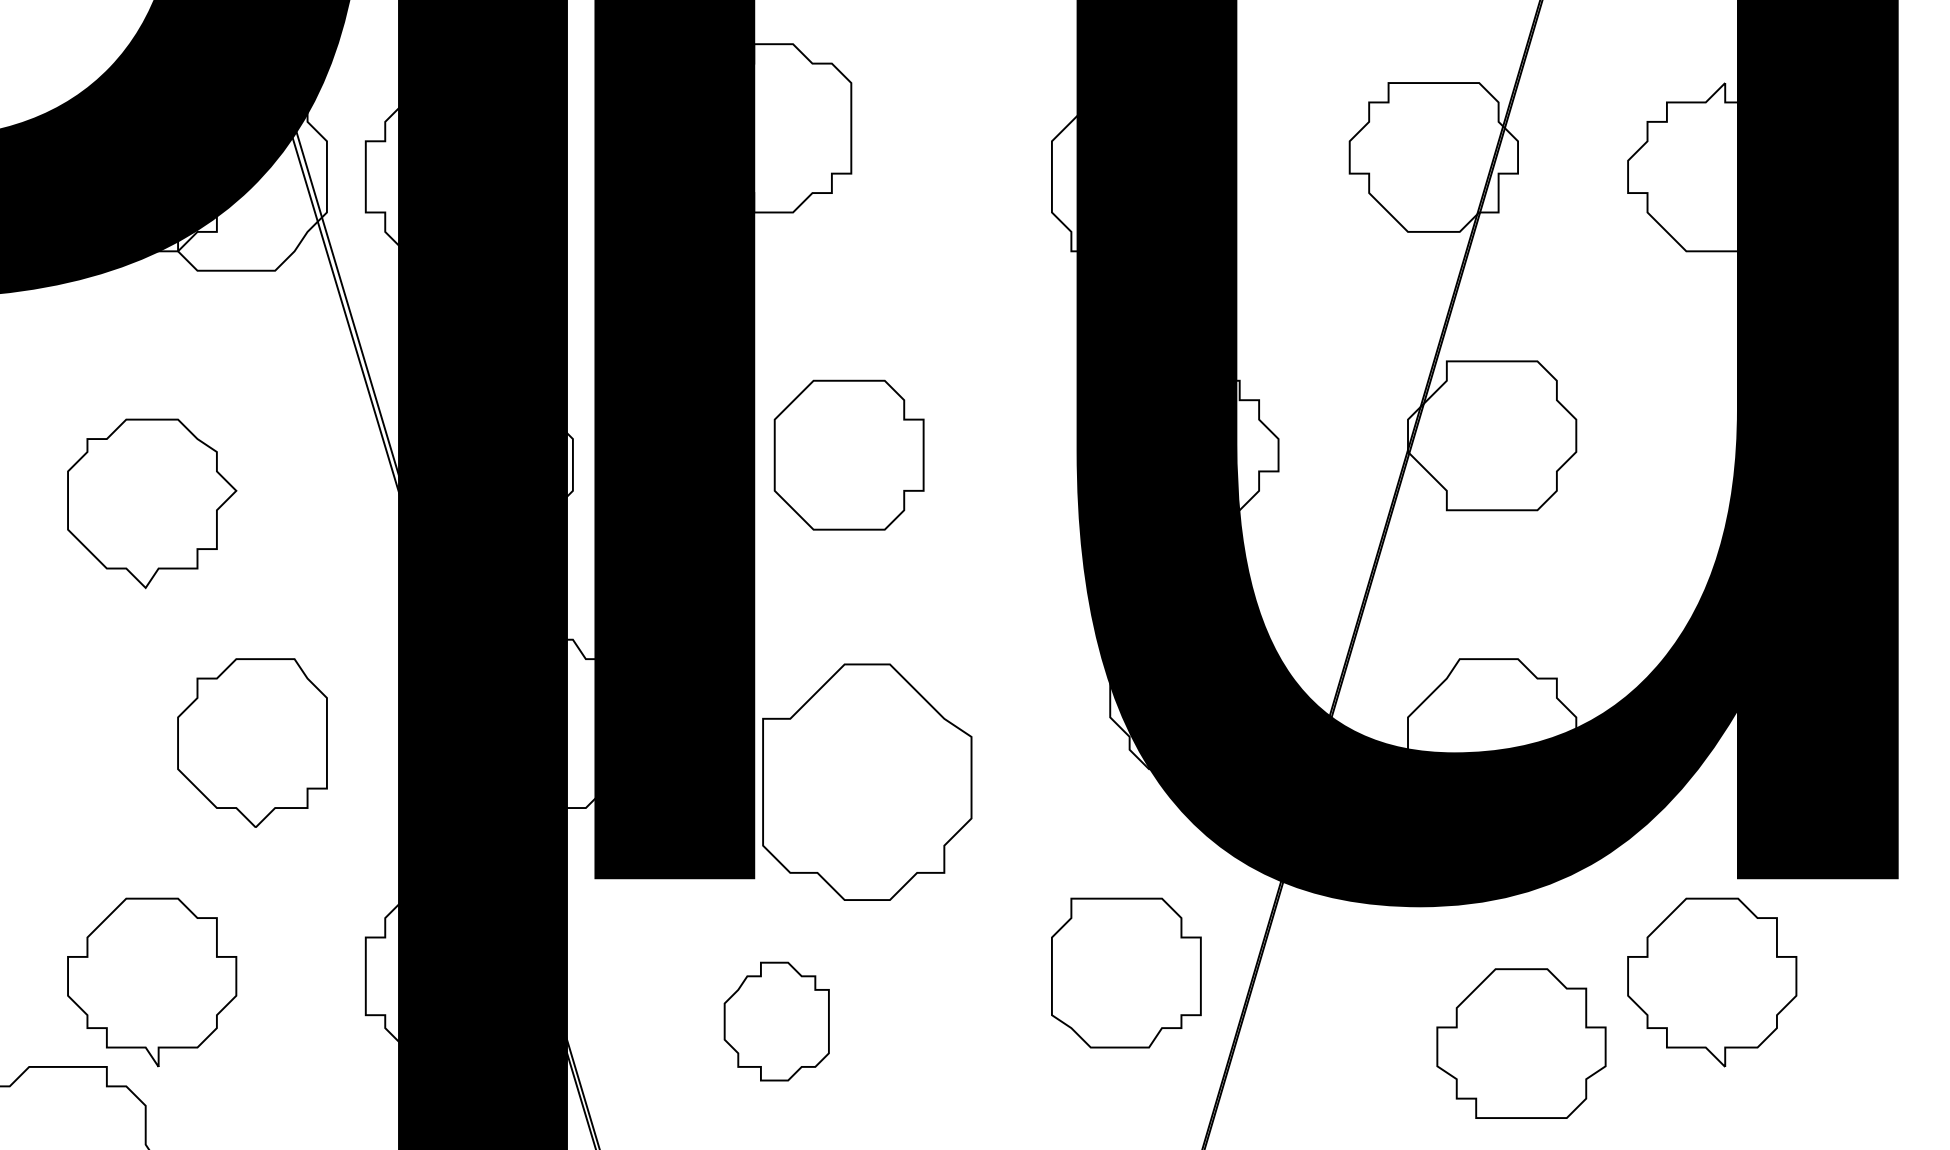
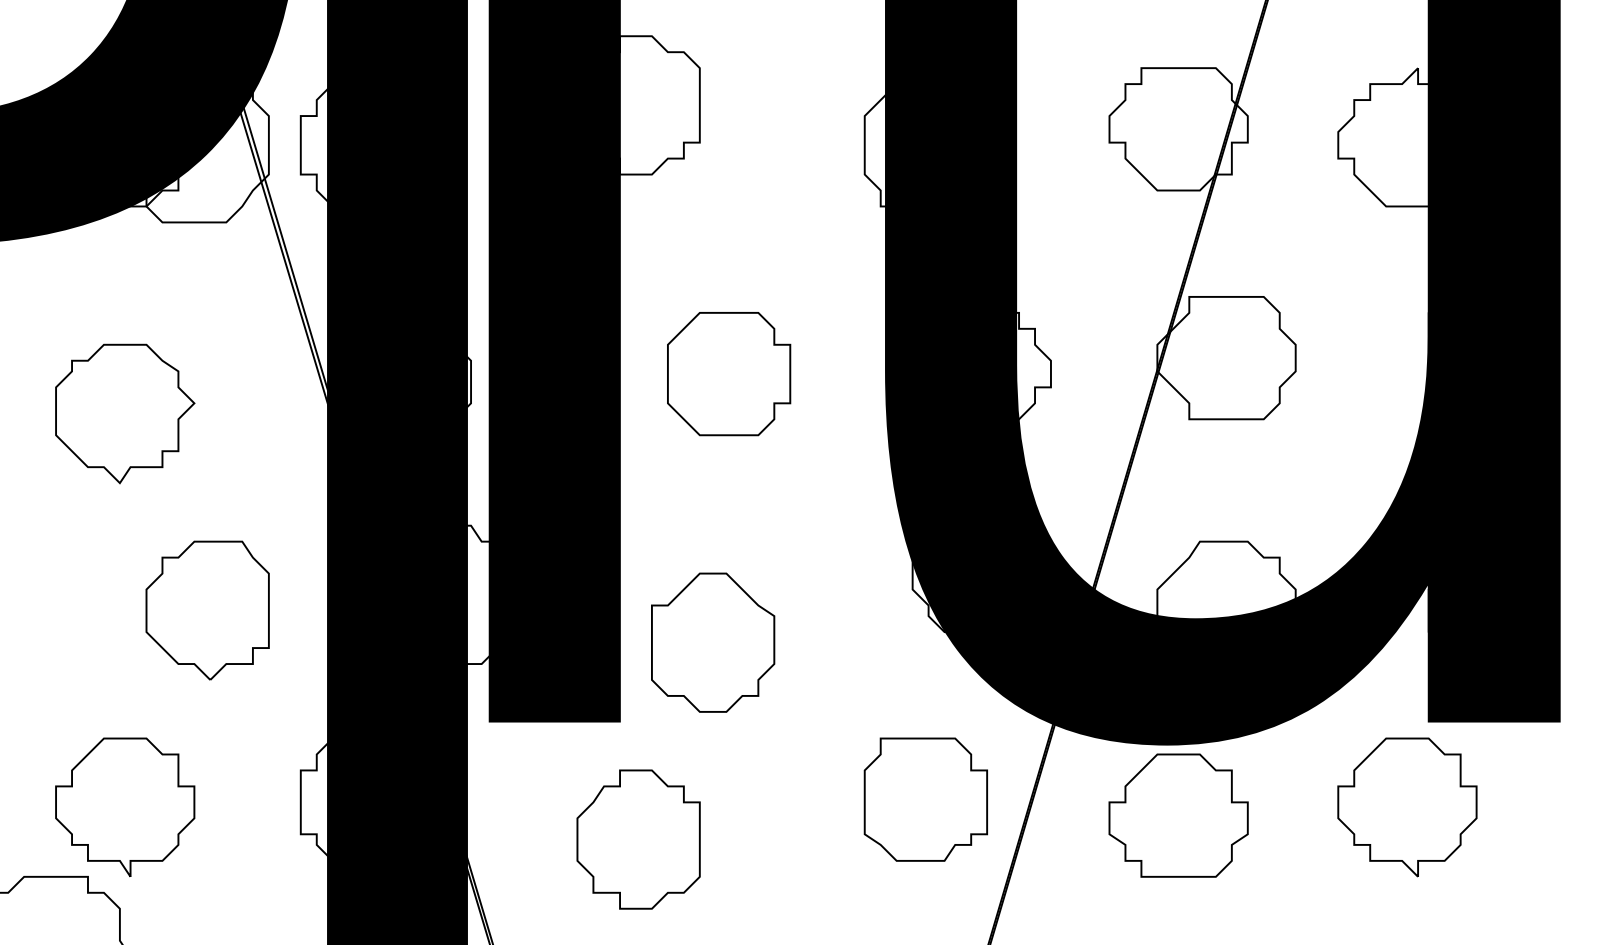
part: (849, 455) -> (729, 374), moved
part: (867, 781) -> (713, 642), size x0.71
part: (776, 1021) -> (638, 839), size x1.43
part: (1521, 1043) -> (1178, 815), moved

